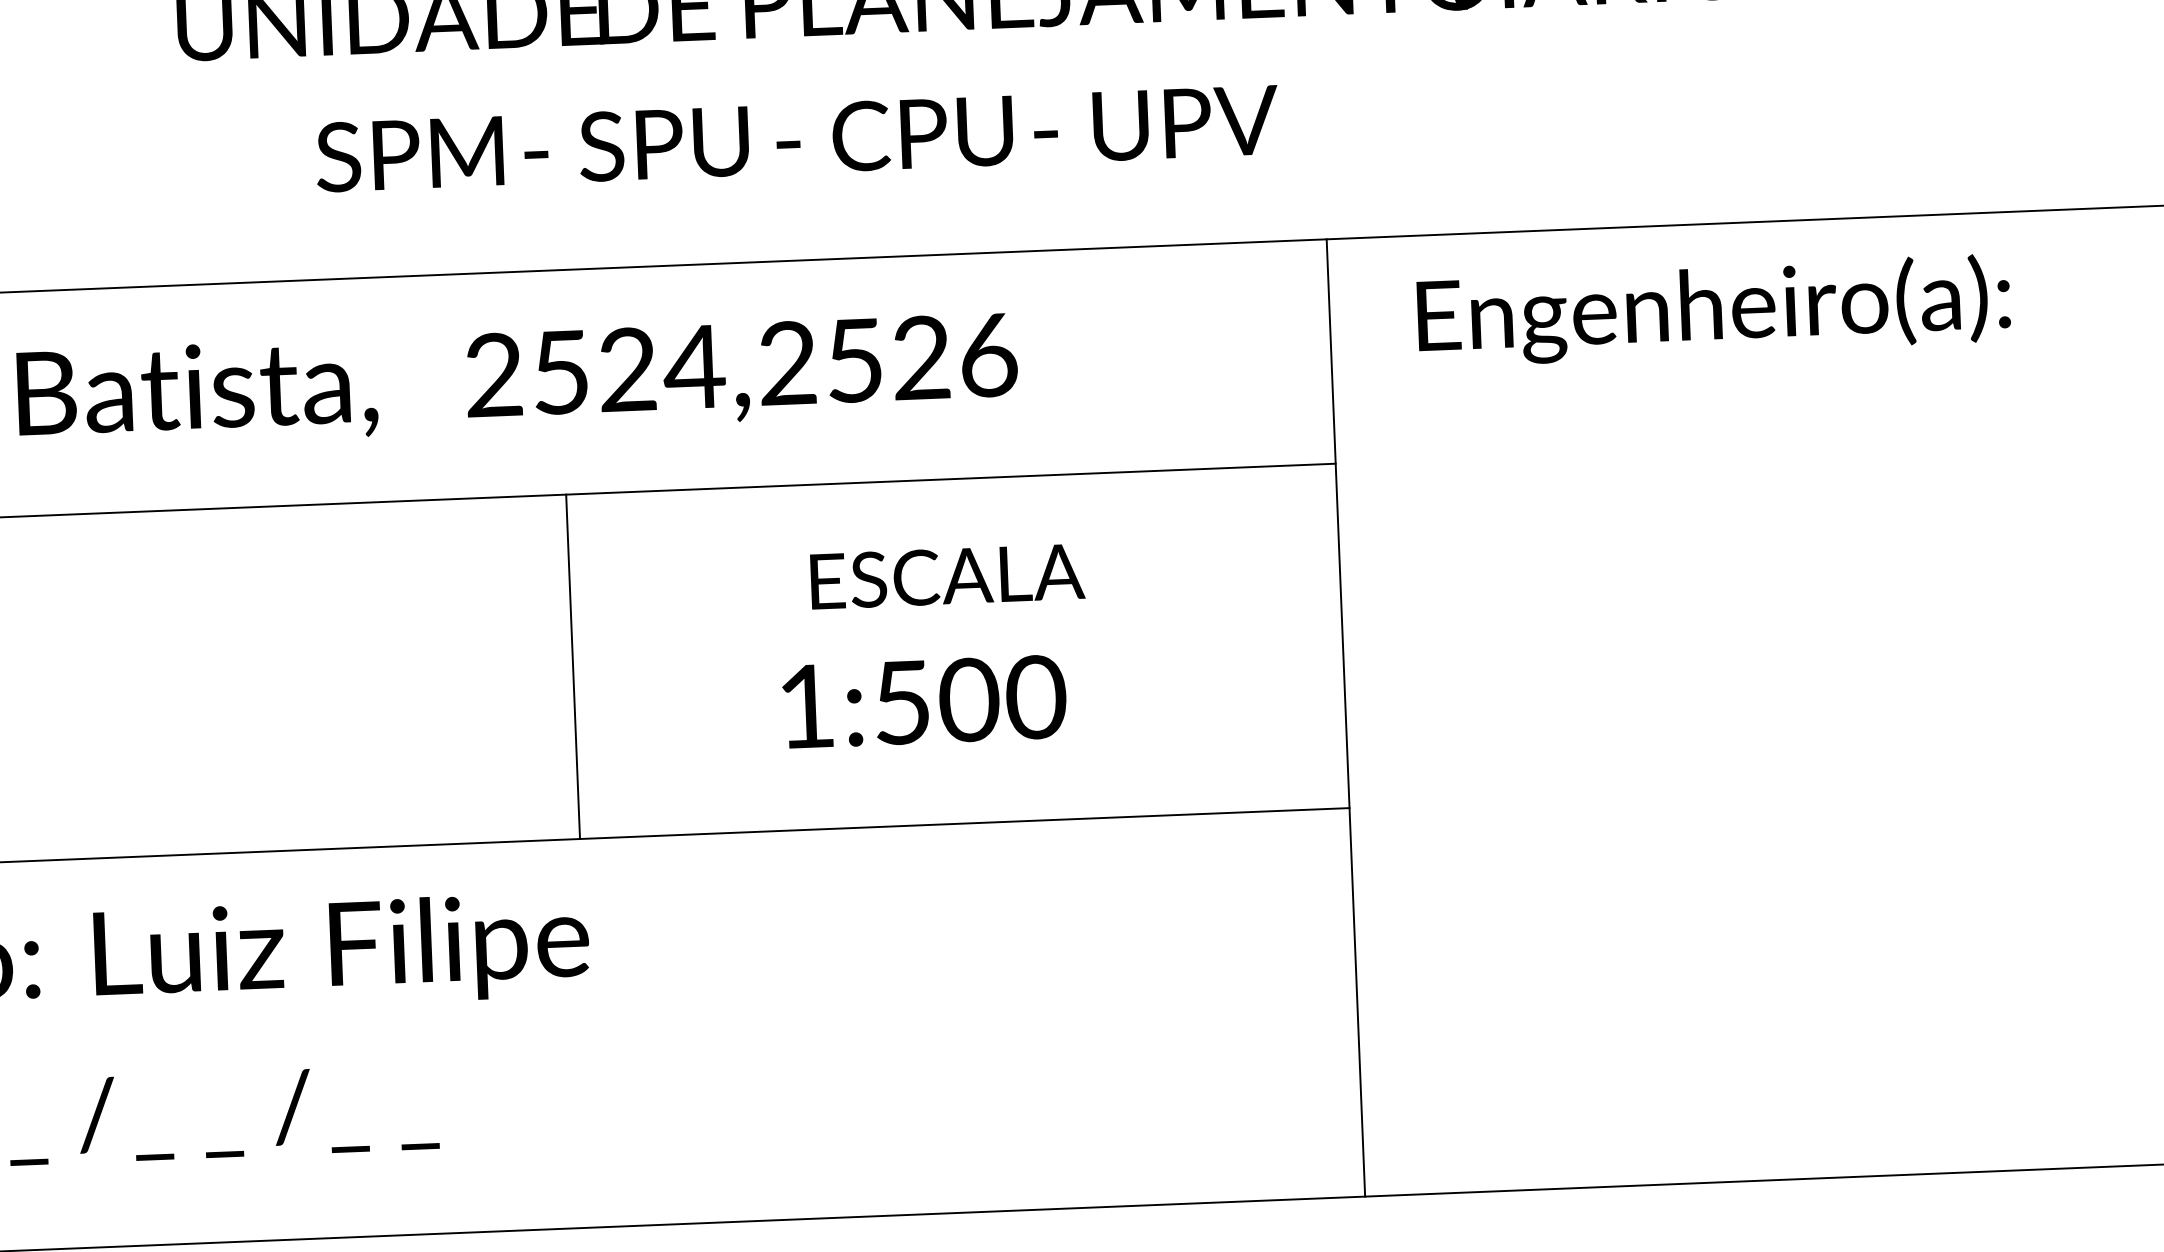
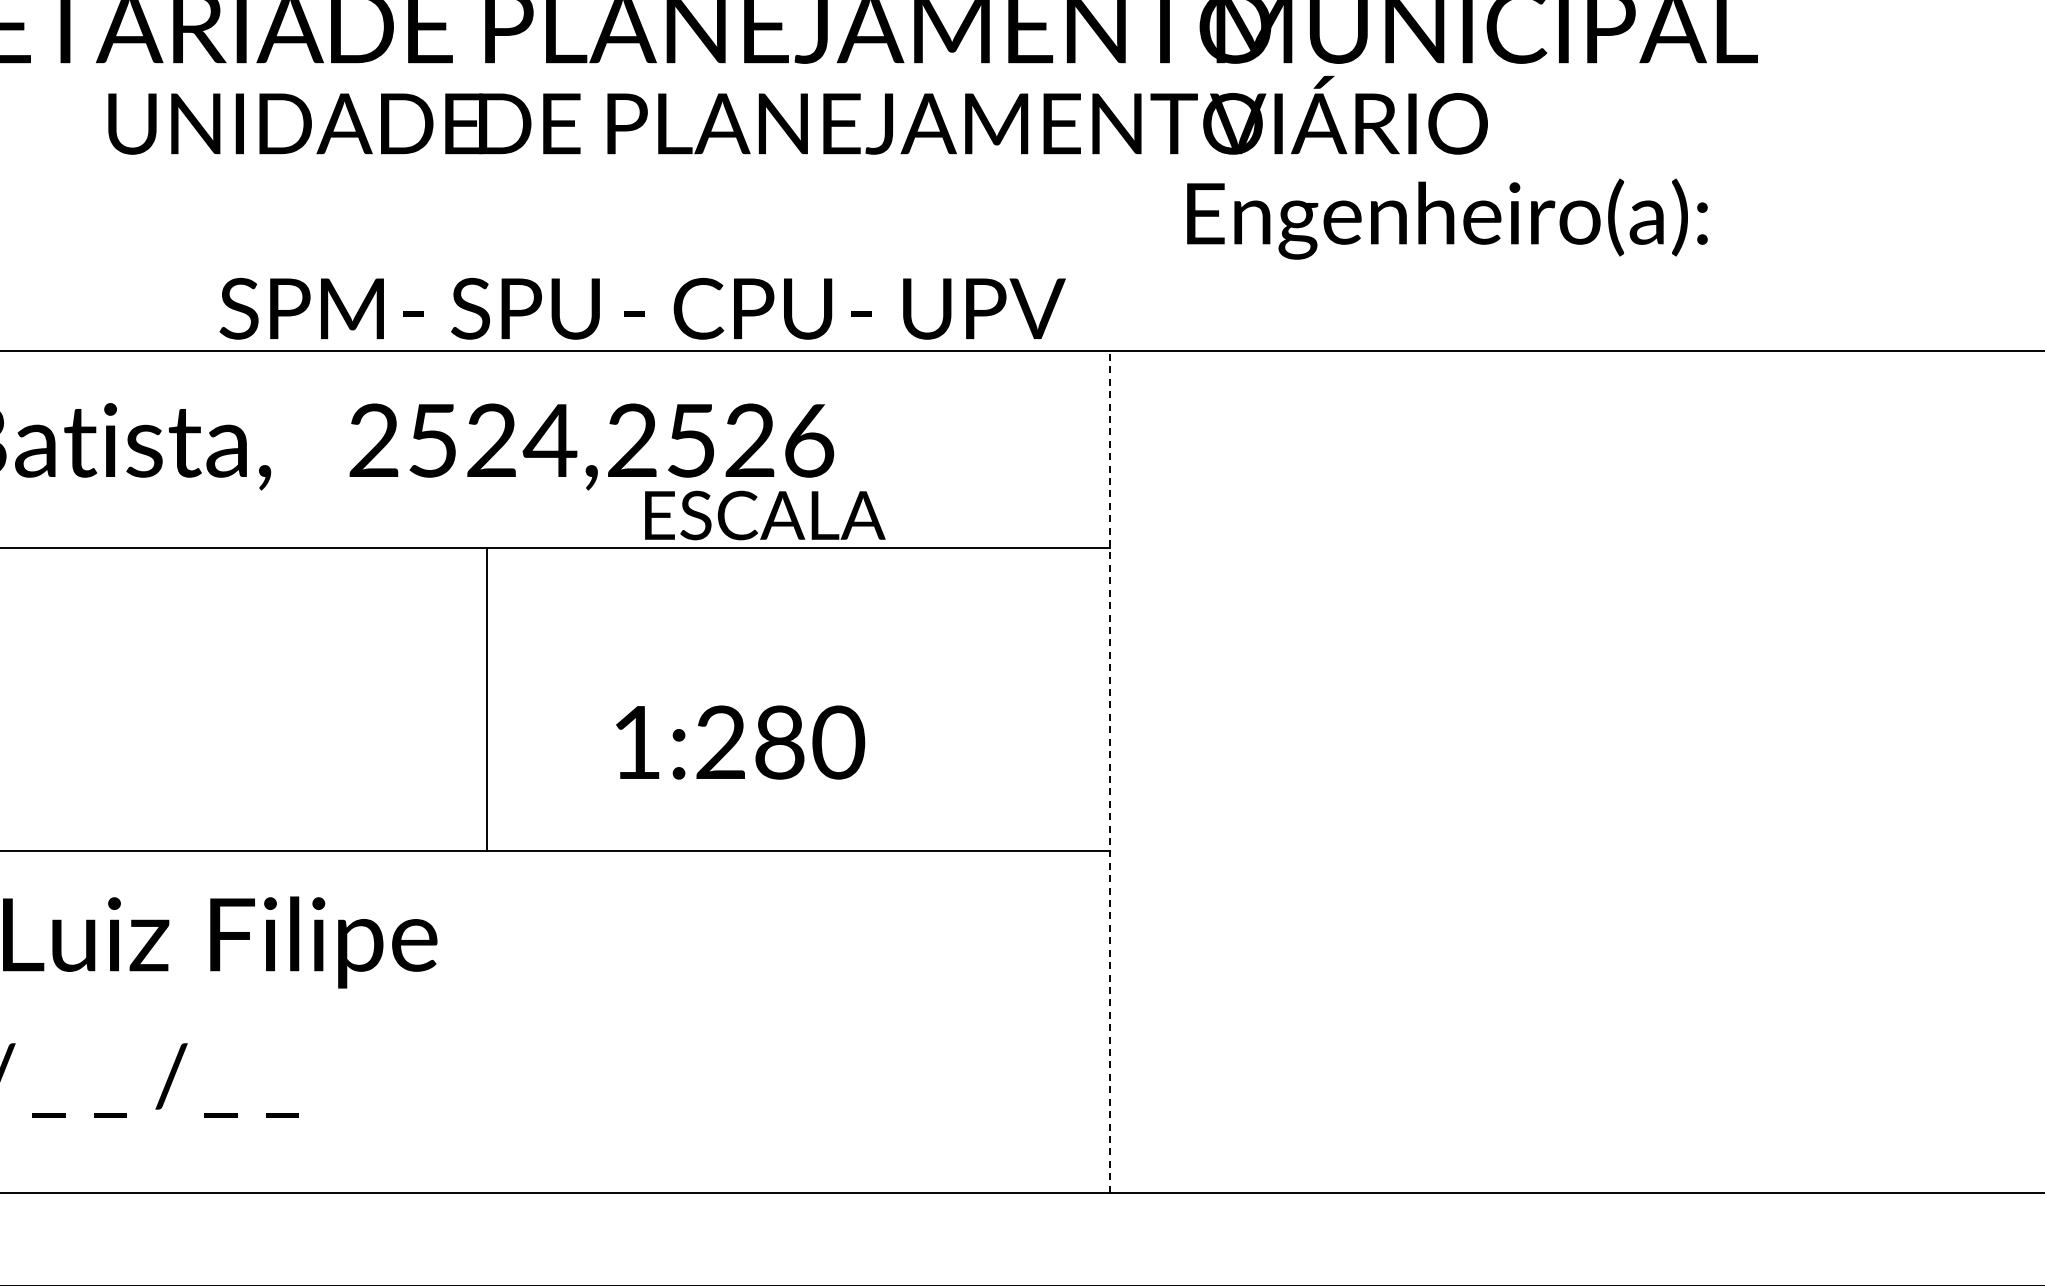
text: (797, 138) -> (642, 308), moved
text: (1714, 310) -> (1447, 218), moved
text: (947, 576) -> (765, 515), moved
line: (573, 666) -> (487, 699), moved
text: (937, 701) -> (751, 742), 1:500 -> 1:280
line: (1345, 717) -> (1109, 771), solid -> dashed

